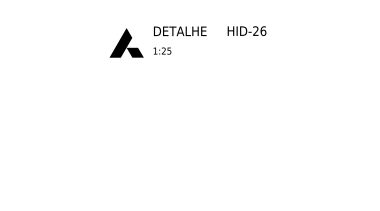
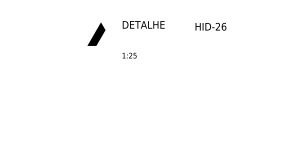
text: (246, 30) -> (210, 26), moved
text: (162, 50) -> (129, 55), moved
fill: (134, 52) -> (107, 41), removed

